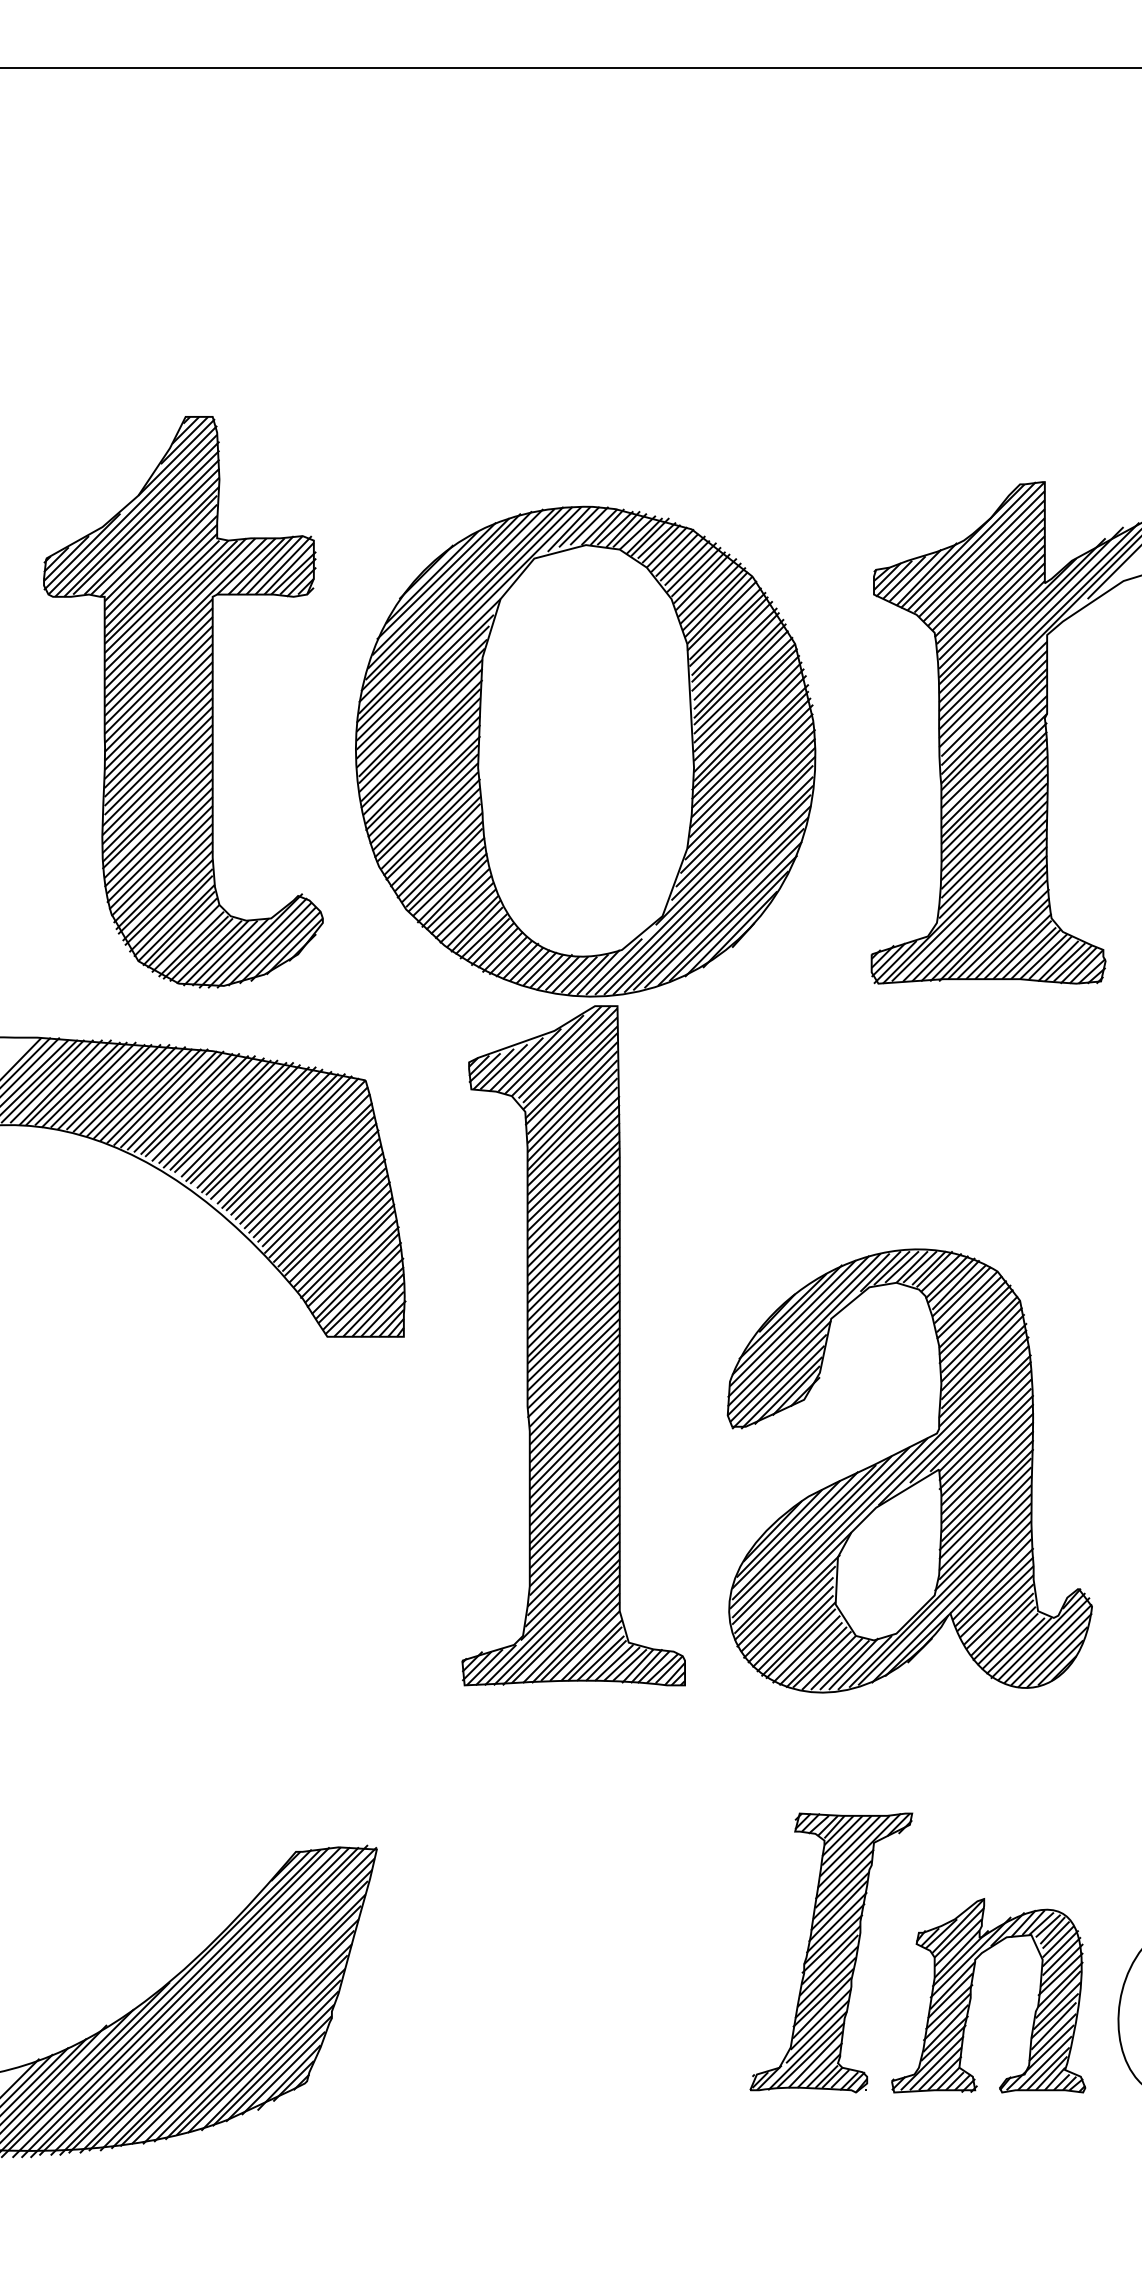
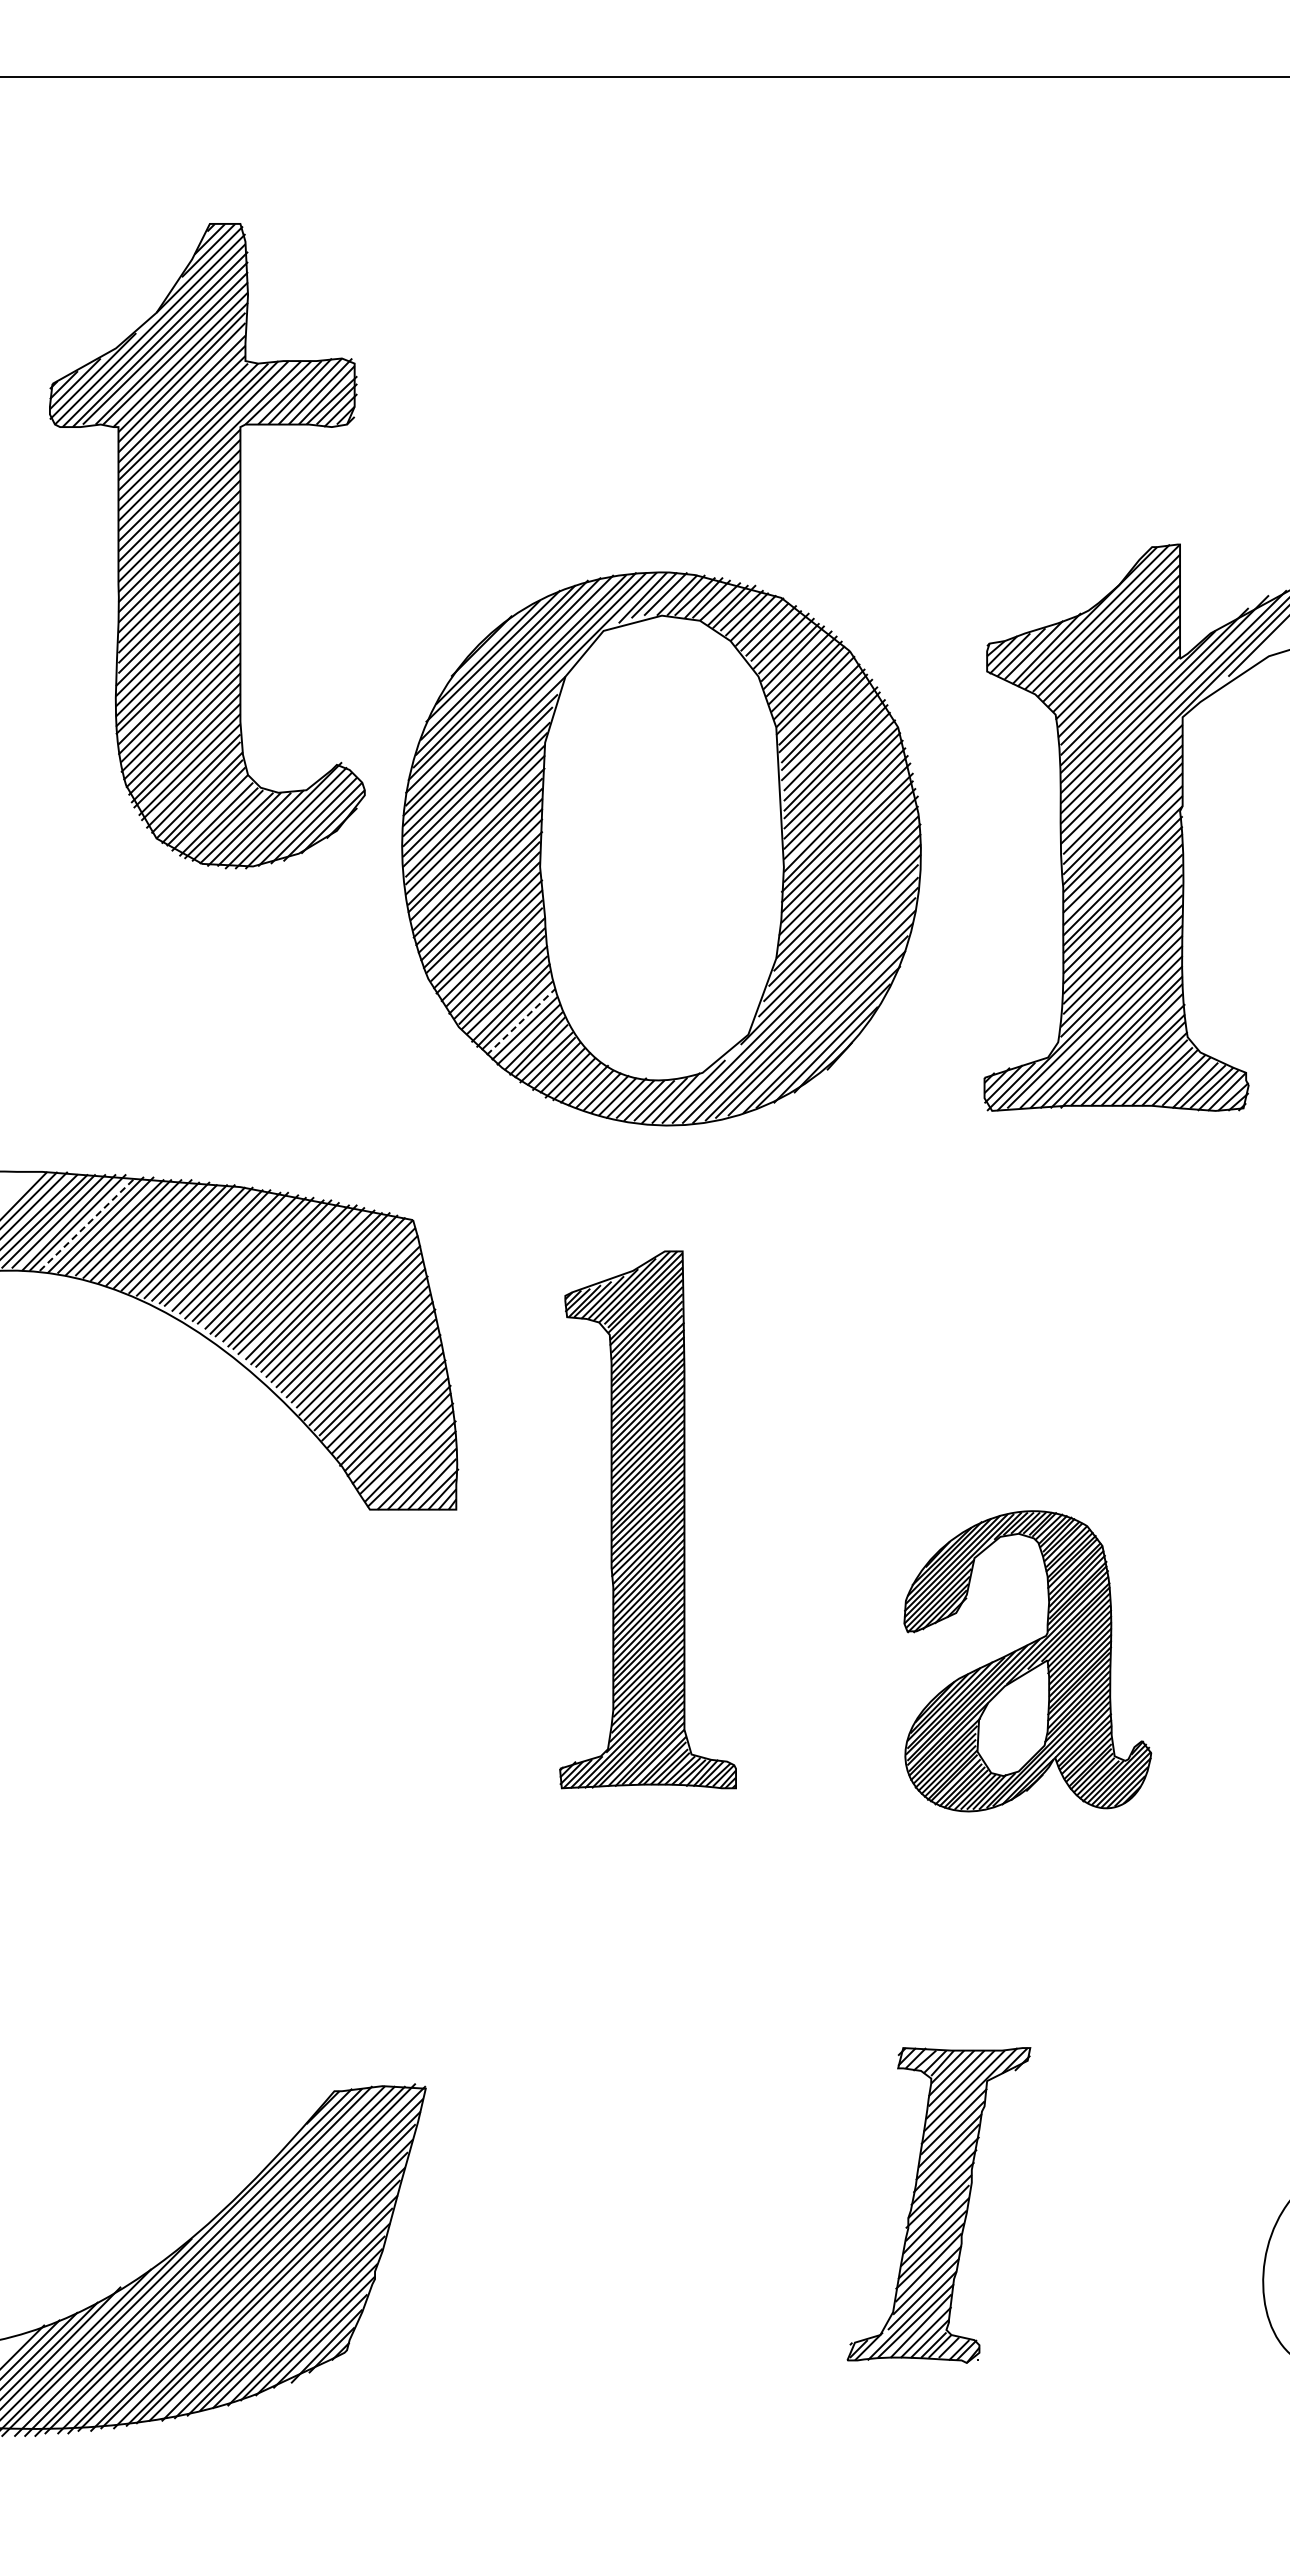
part: (183, 702) -> (207, 546), moved
line: (461, 905) -> (521, 1022), solid -> dashed
line: (78, 1083) -> (88, 1223), solid -> dashed
part: (573, 1345) -> (647, 1519), size x0.7
part: (909, 1471) -> (1027, 1661), size x0.6
part: (971, 1995) -> (1097, 2253), removed

